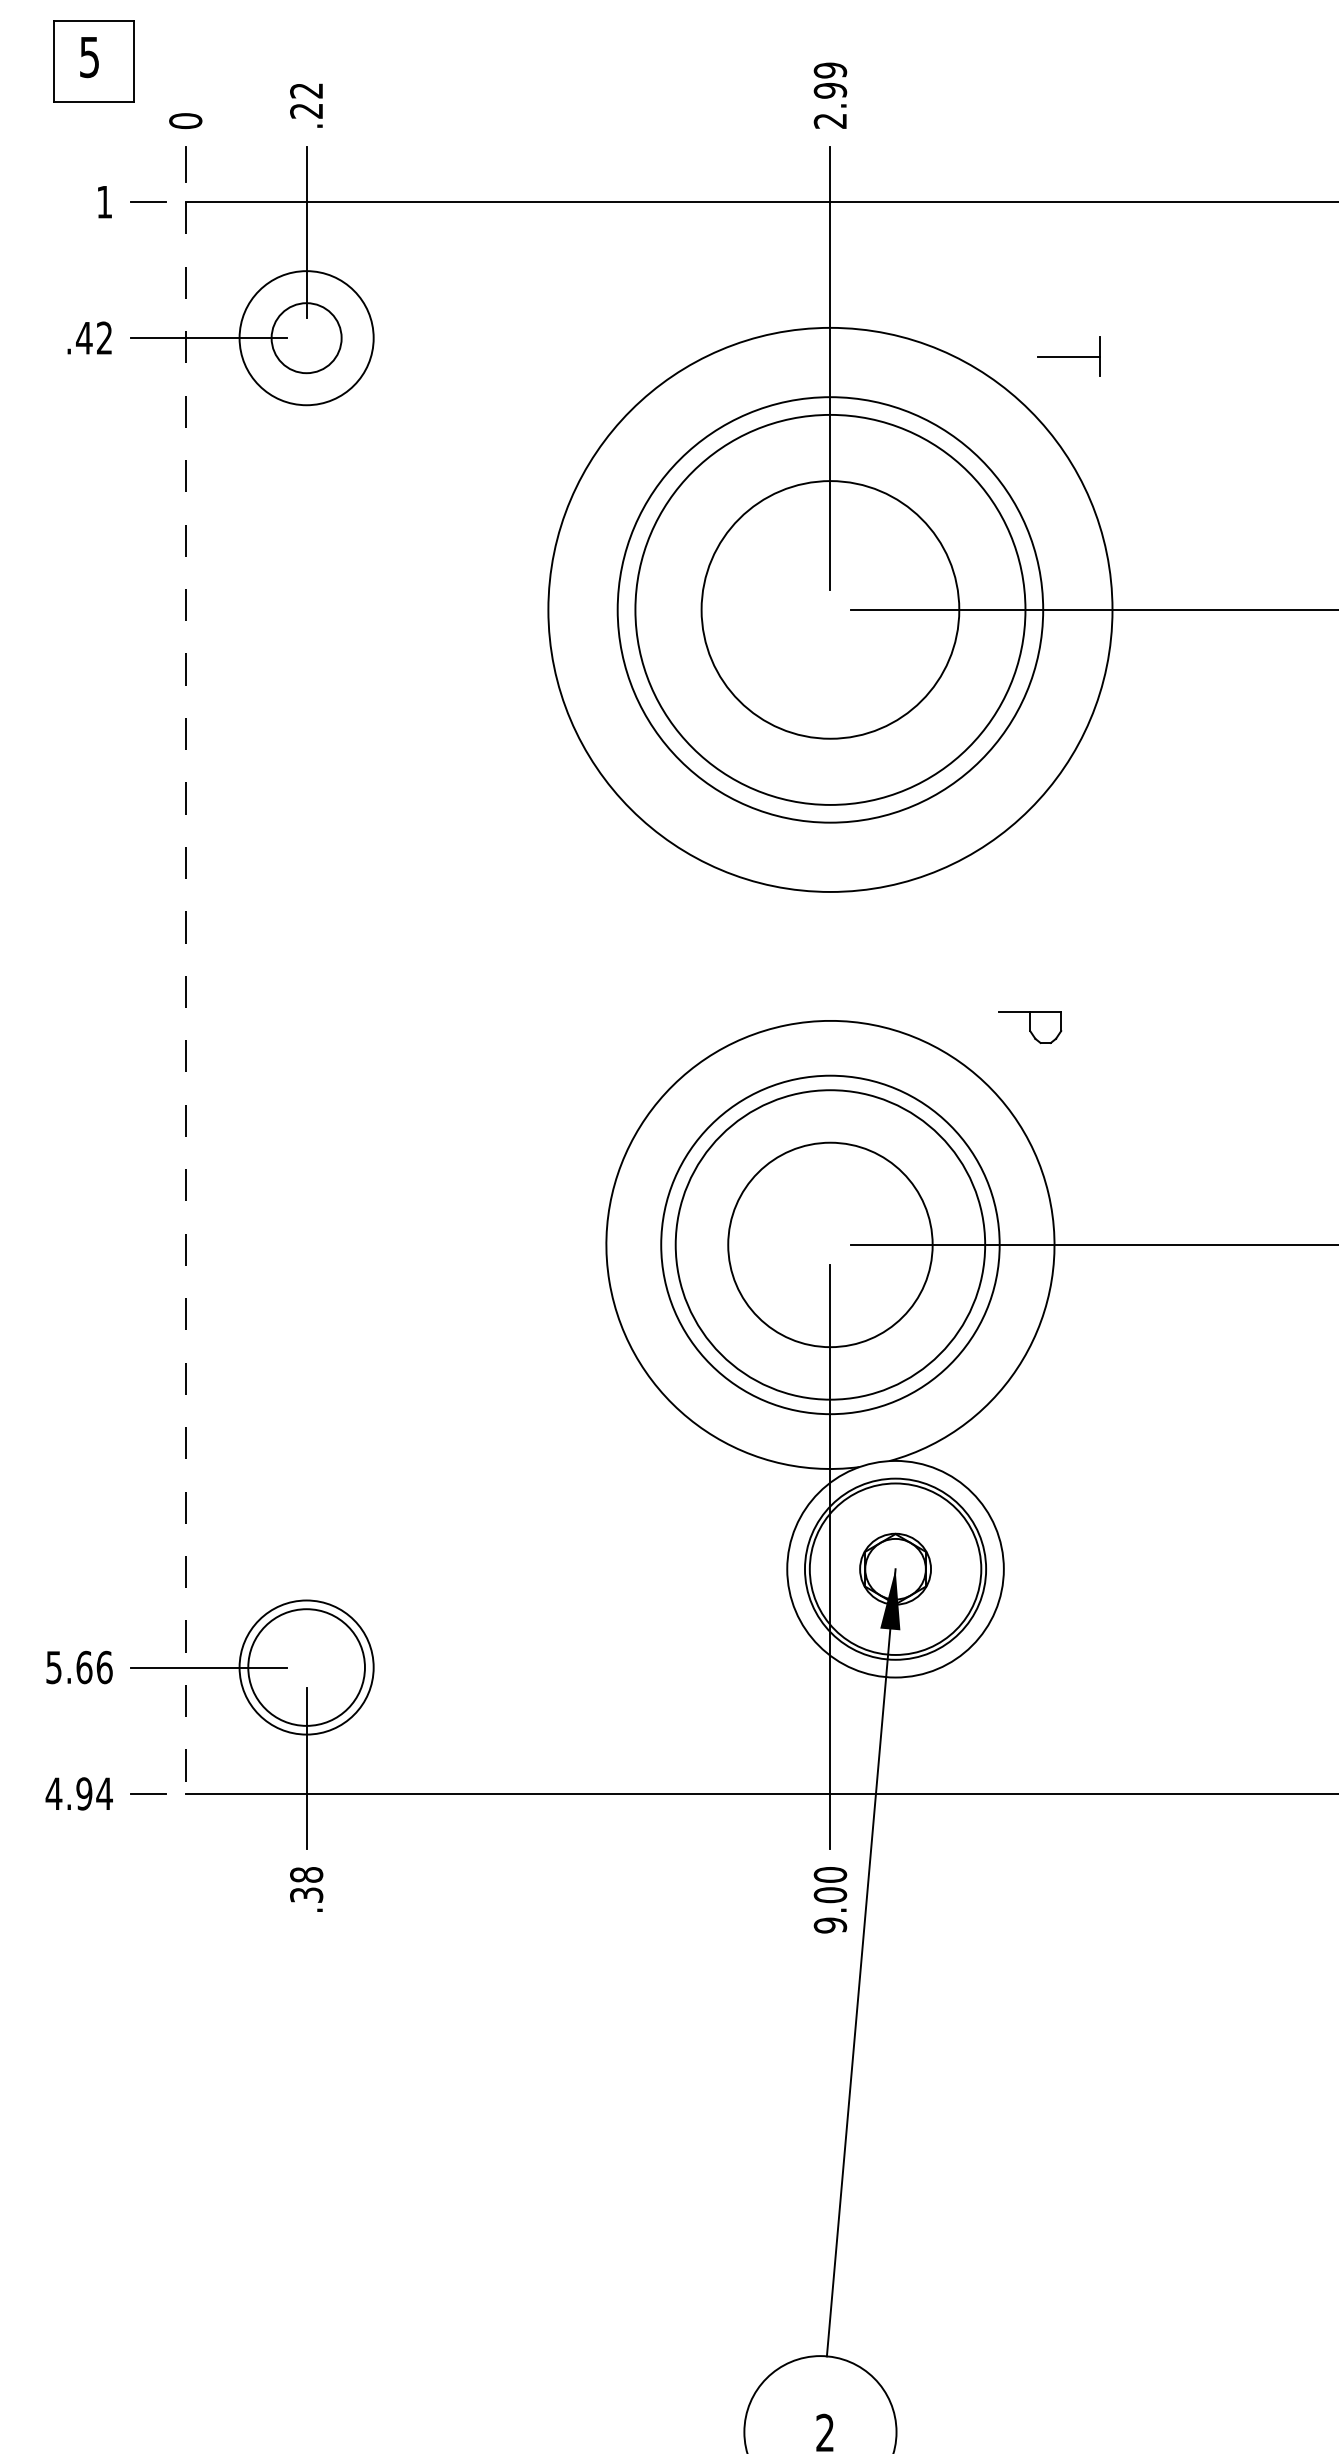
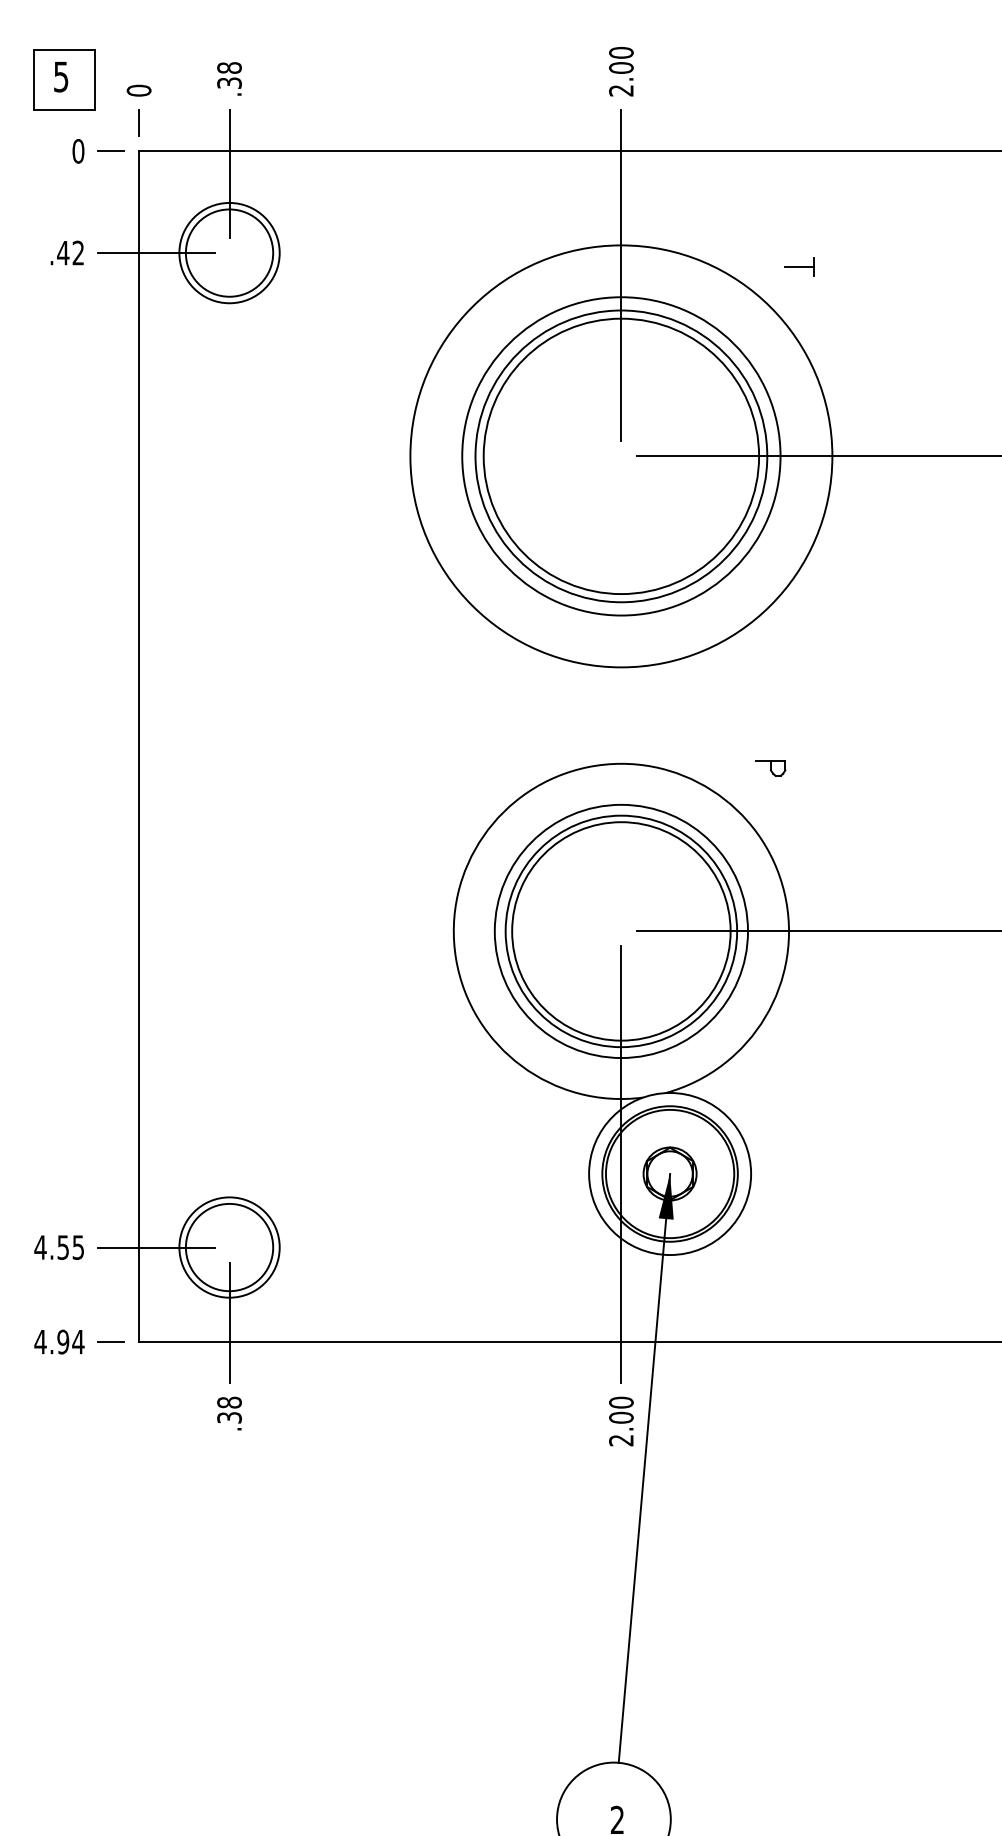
part: (94, 60) -> (64, 79), moved
text: (830, 80) -> (621, 60), 2.99 -> 2.00
text: (306, 100) -> (229, 75), .22 -> .38
text: (104, 201) -> (78, 150), 1 -> 0
circle: (306, 337) -> (229, 252), size x1.67
part: (1068, 356) -> (799, 266), size x0.62
circle: (830, 610) -> (621, 456), size x1.43
line: (186, 999) -> (139, 747), dashed -> solid
part: (1029, 1027) -> (770, 768), size x0.62
circle: (830, 1245) -> (621, 931), size x1.43
text: (79, 1667) -> (59, 1247), 5.66 -> 4.55
text: (830, 1925) -> (621, 1440), 9.00 -> 2.00

